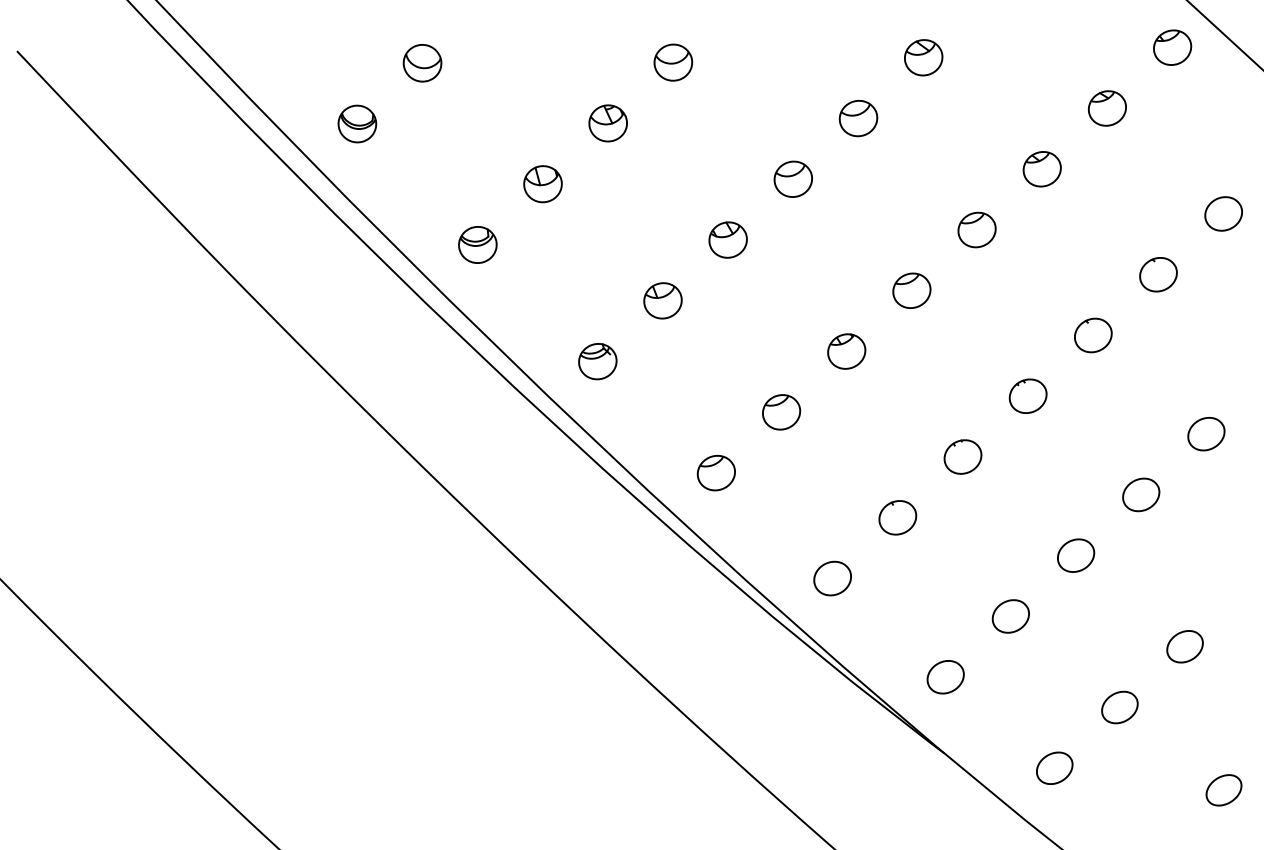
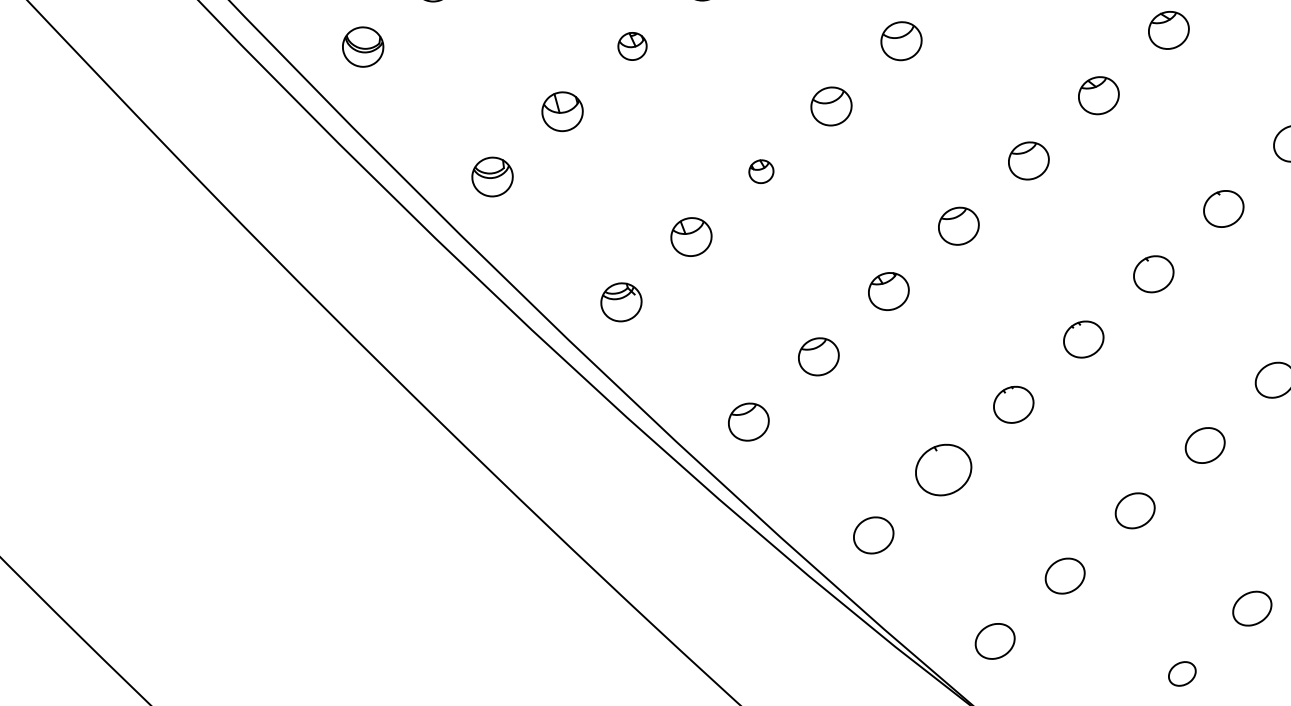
part: (607, 123) -> (631, 46), size x0.7
part: (727, 239) -> (760, 171), size x0.6
part: (897, 517) -> (943, 469), size x1.4
part: (1119, 707) -> (1181, 673), size x0.7

